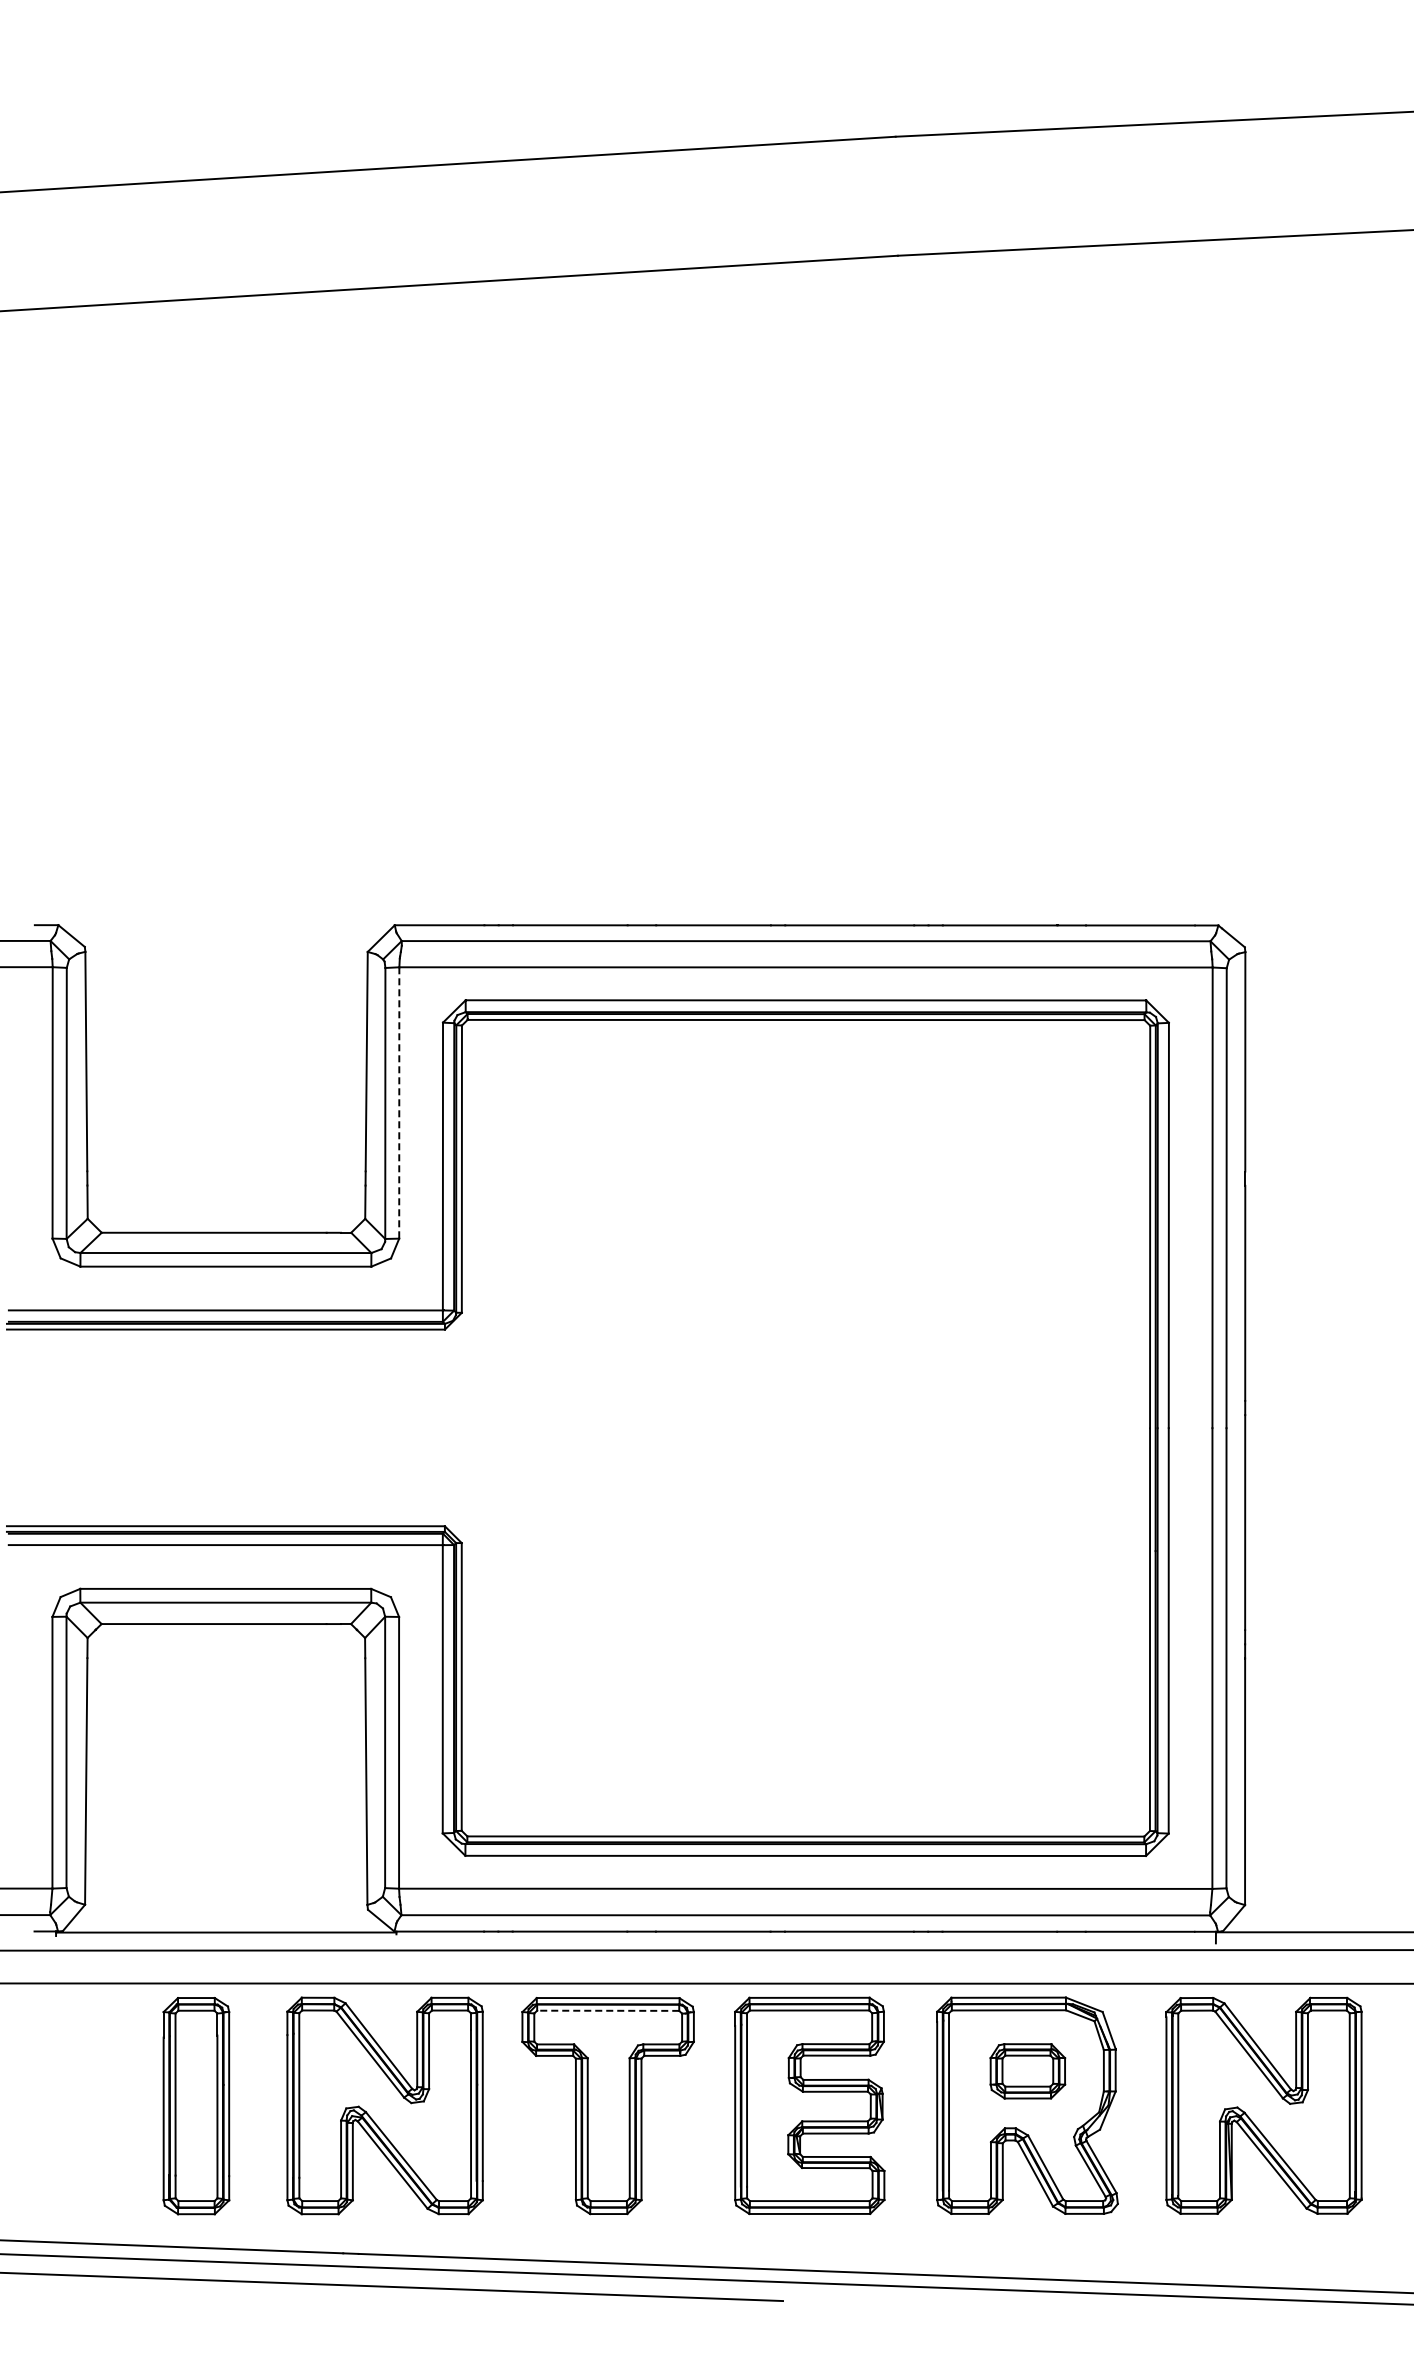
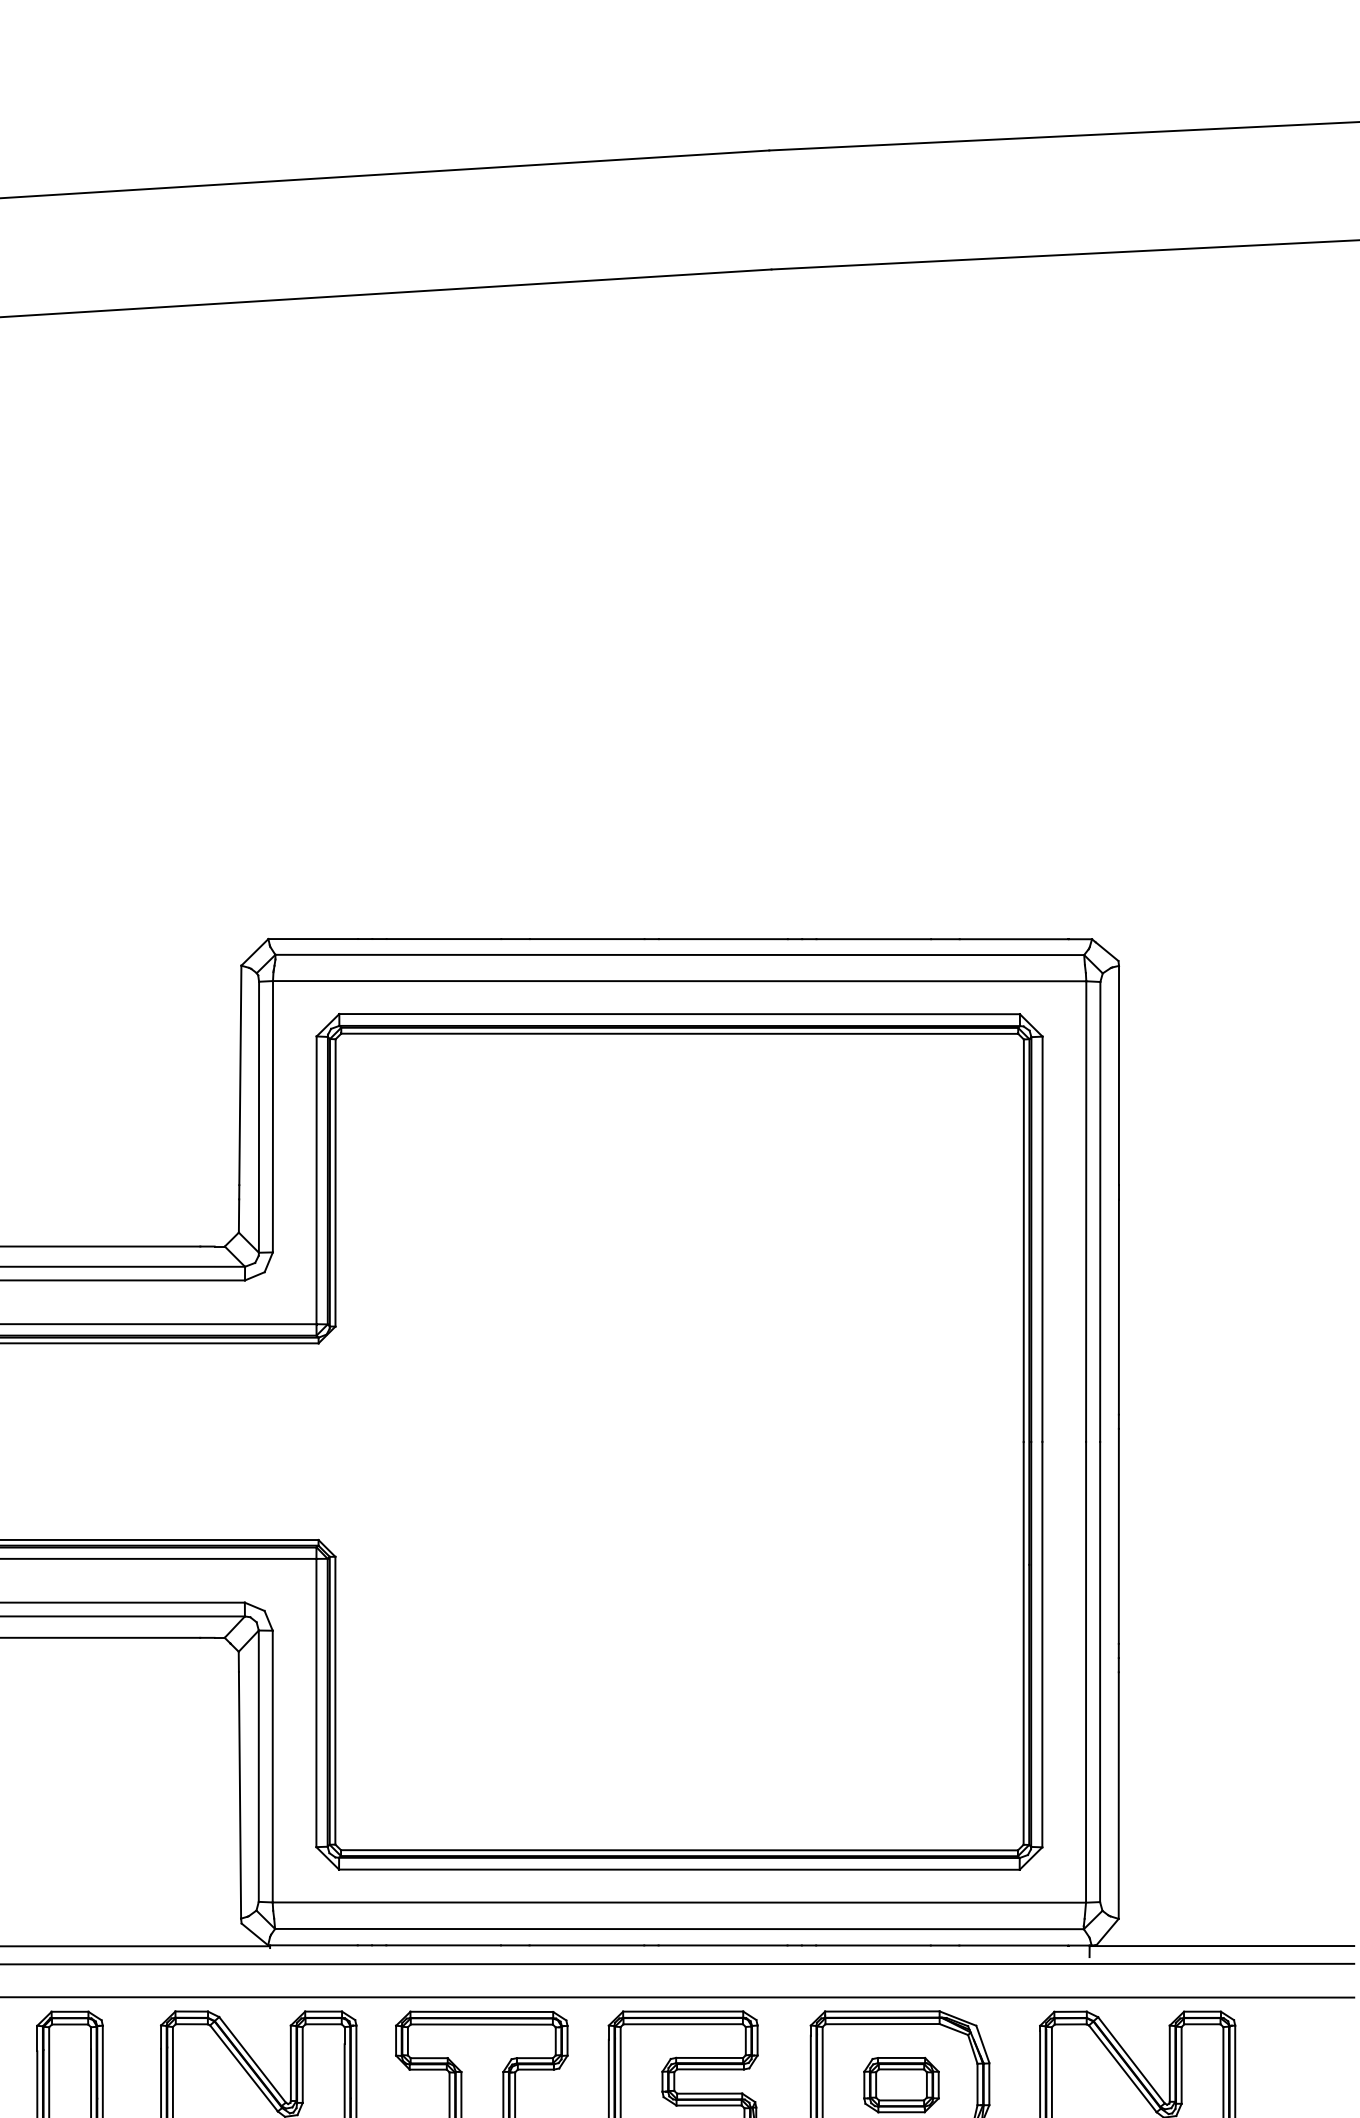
line: (399, 1102) -> (273, 1116), dashed -> solid
line: (607, 2010) -> (481, 2024), dashed -> solid

